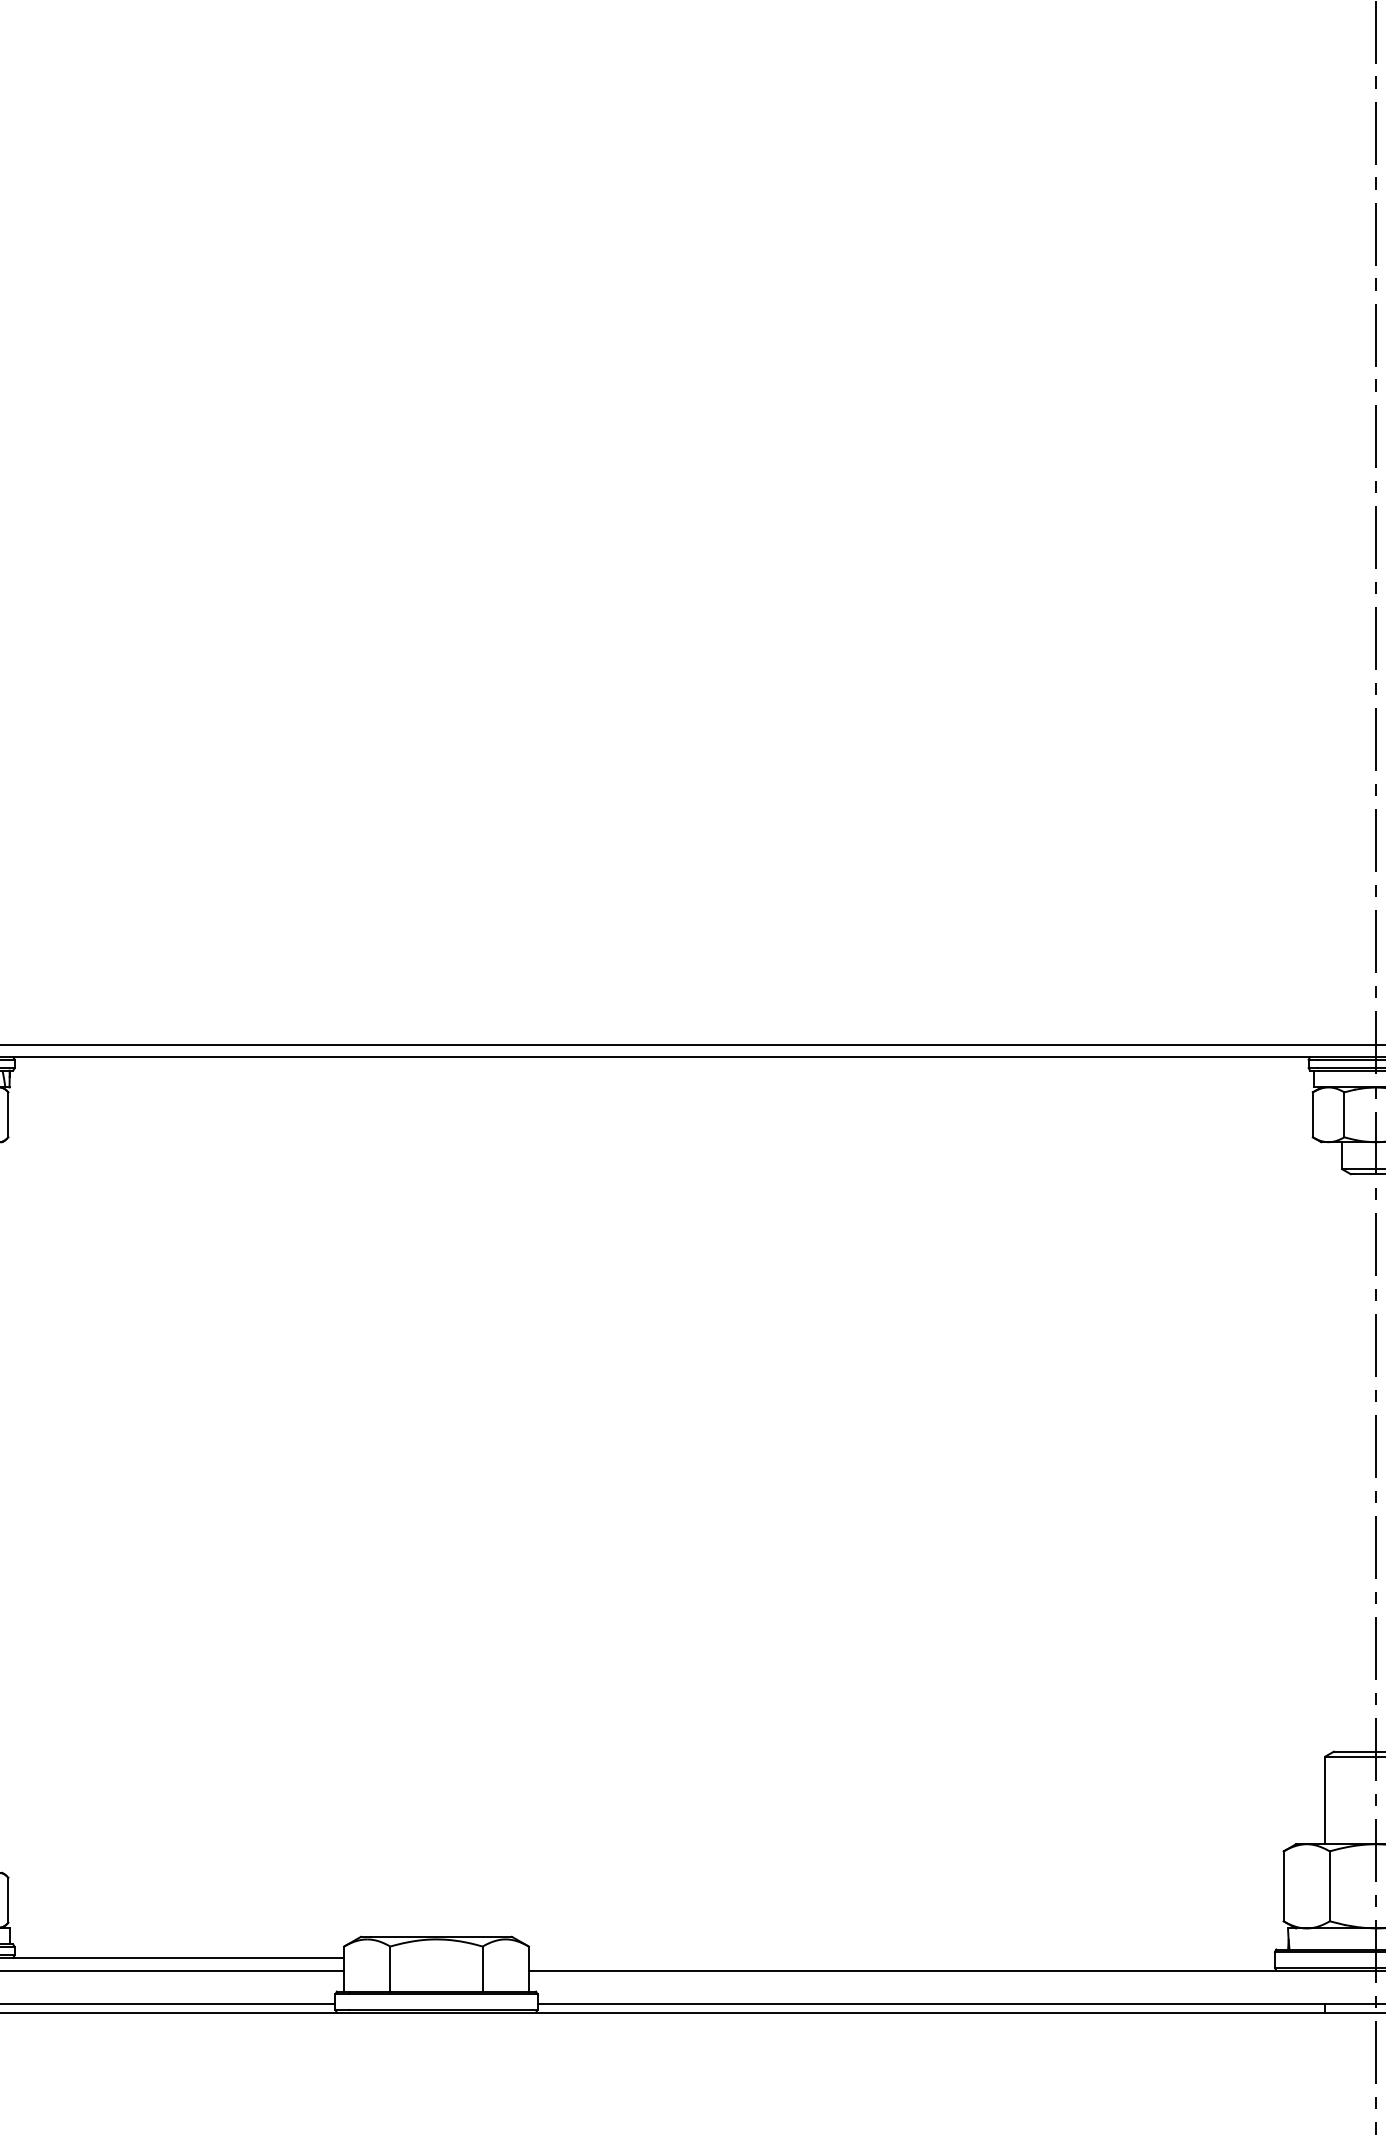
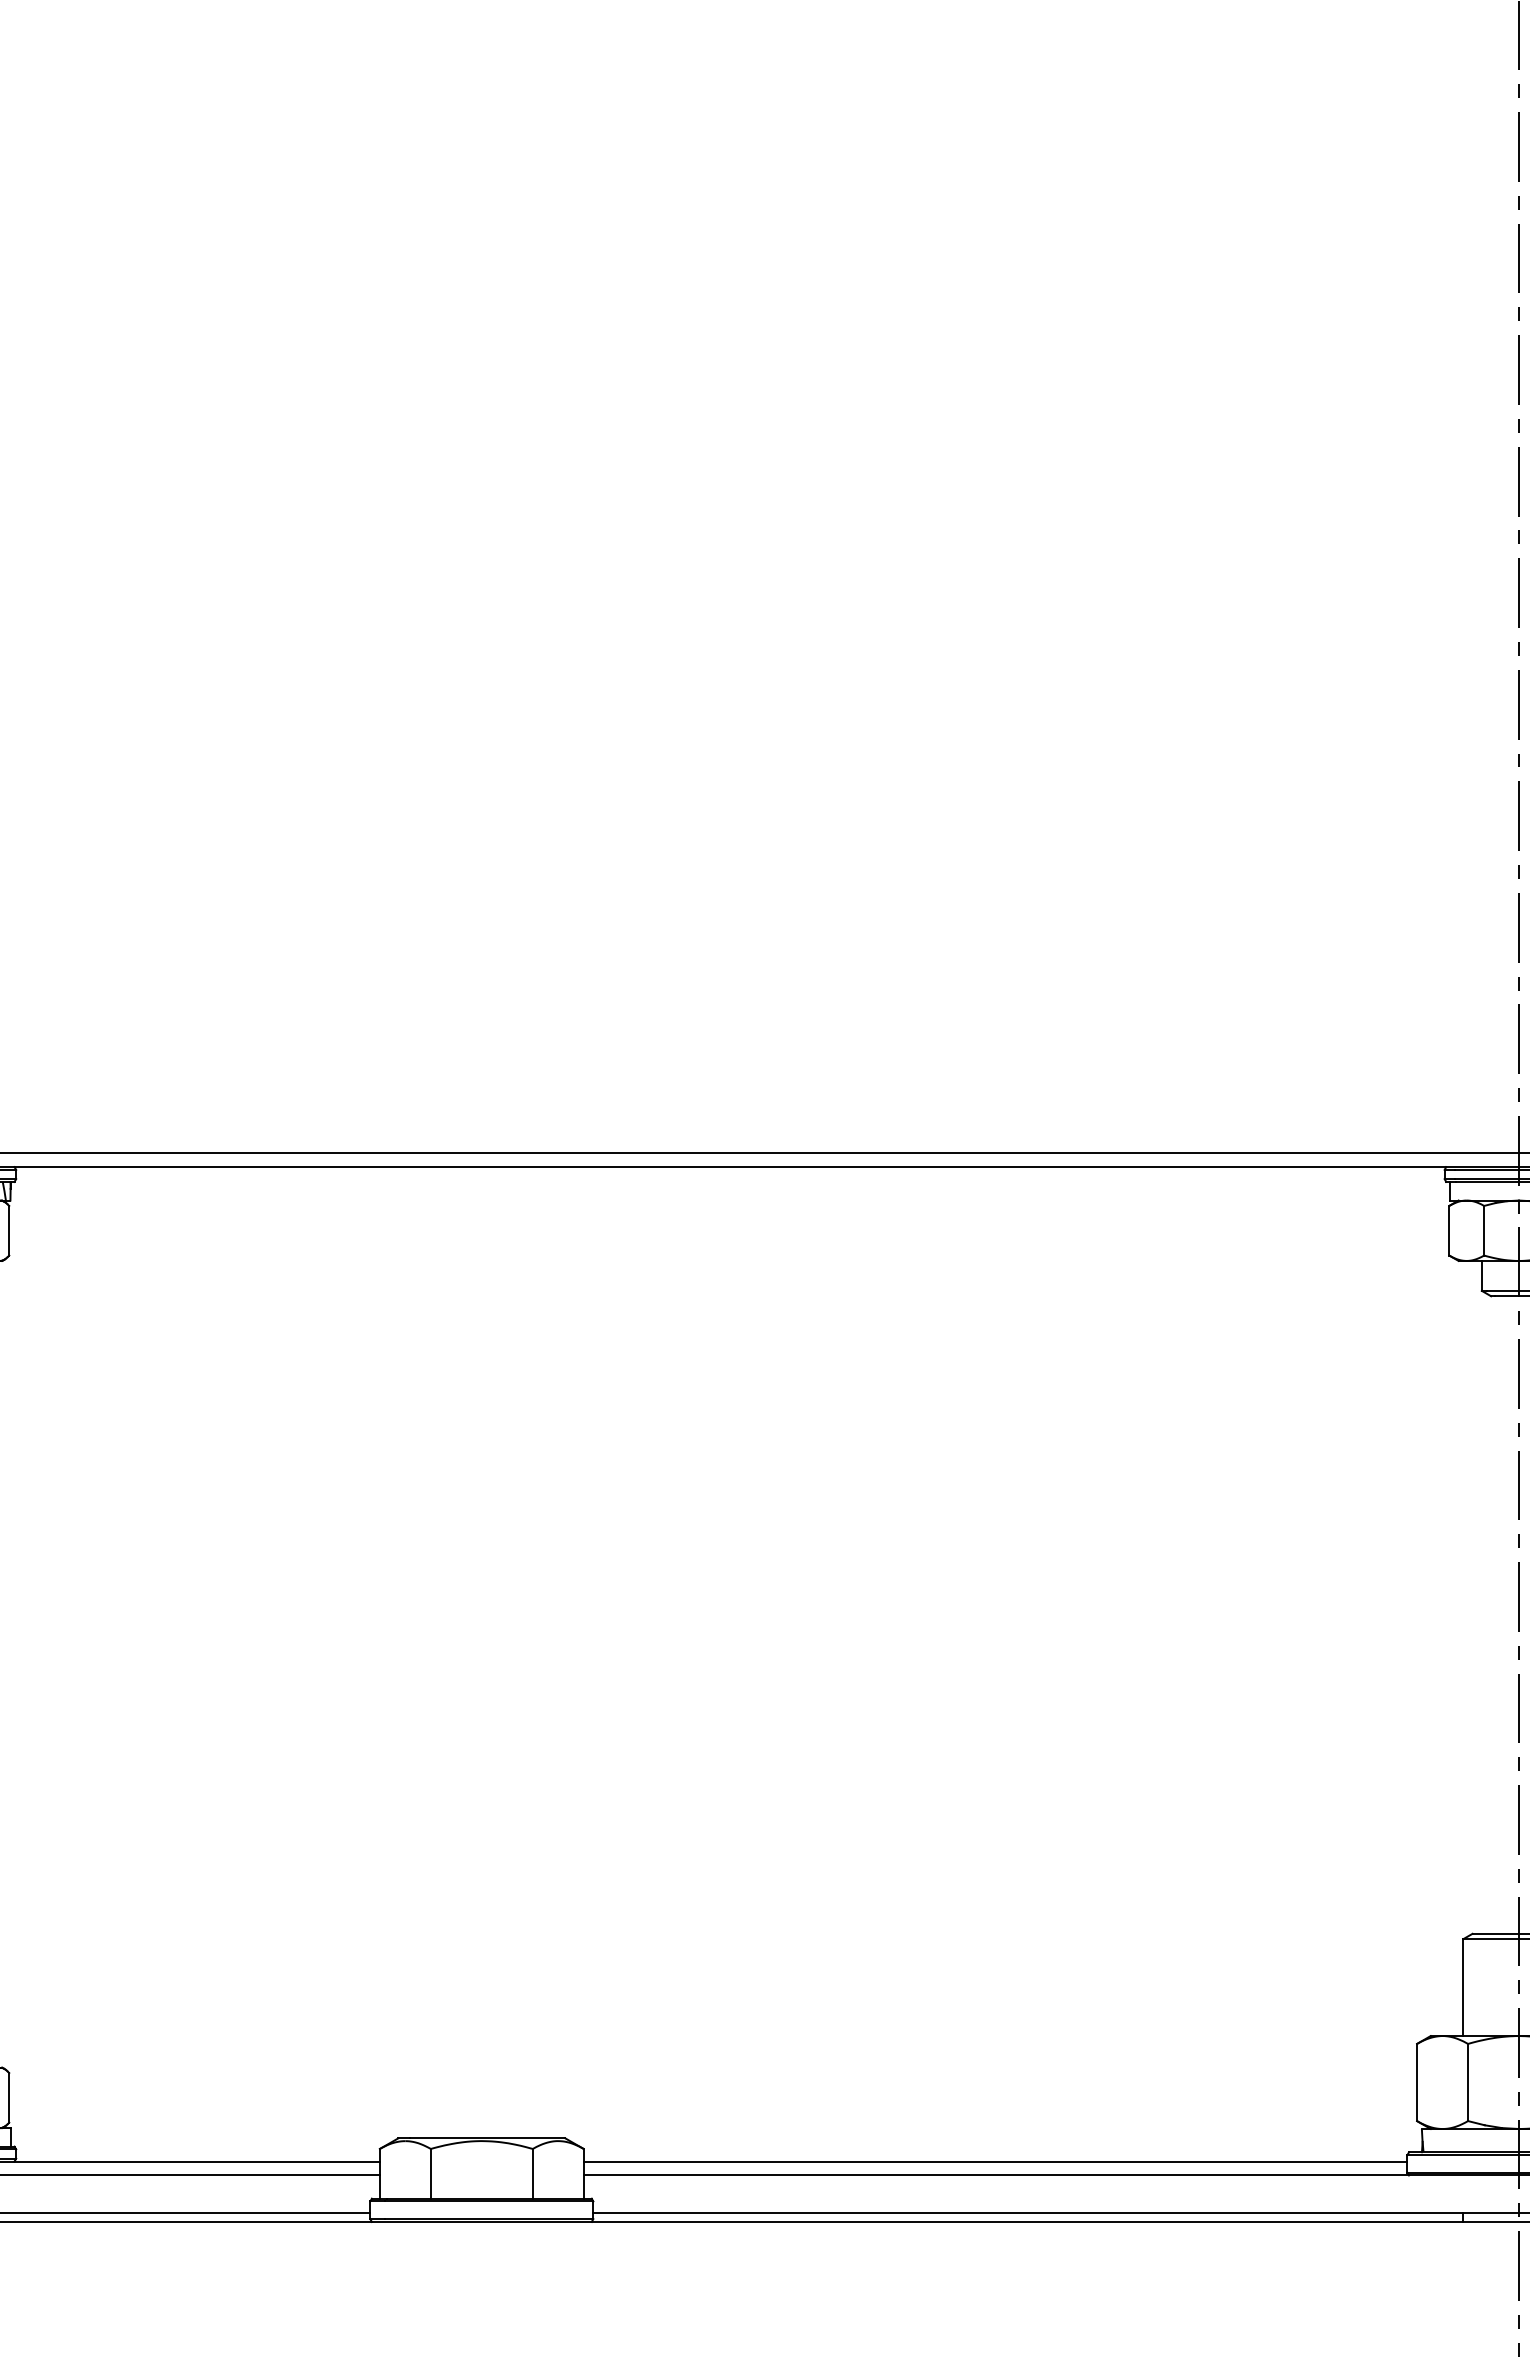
line: (901, 1957) -> (995, 2161), added

